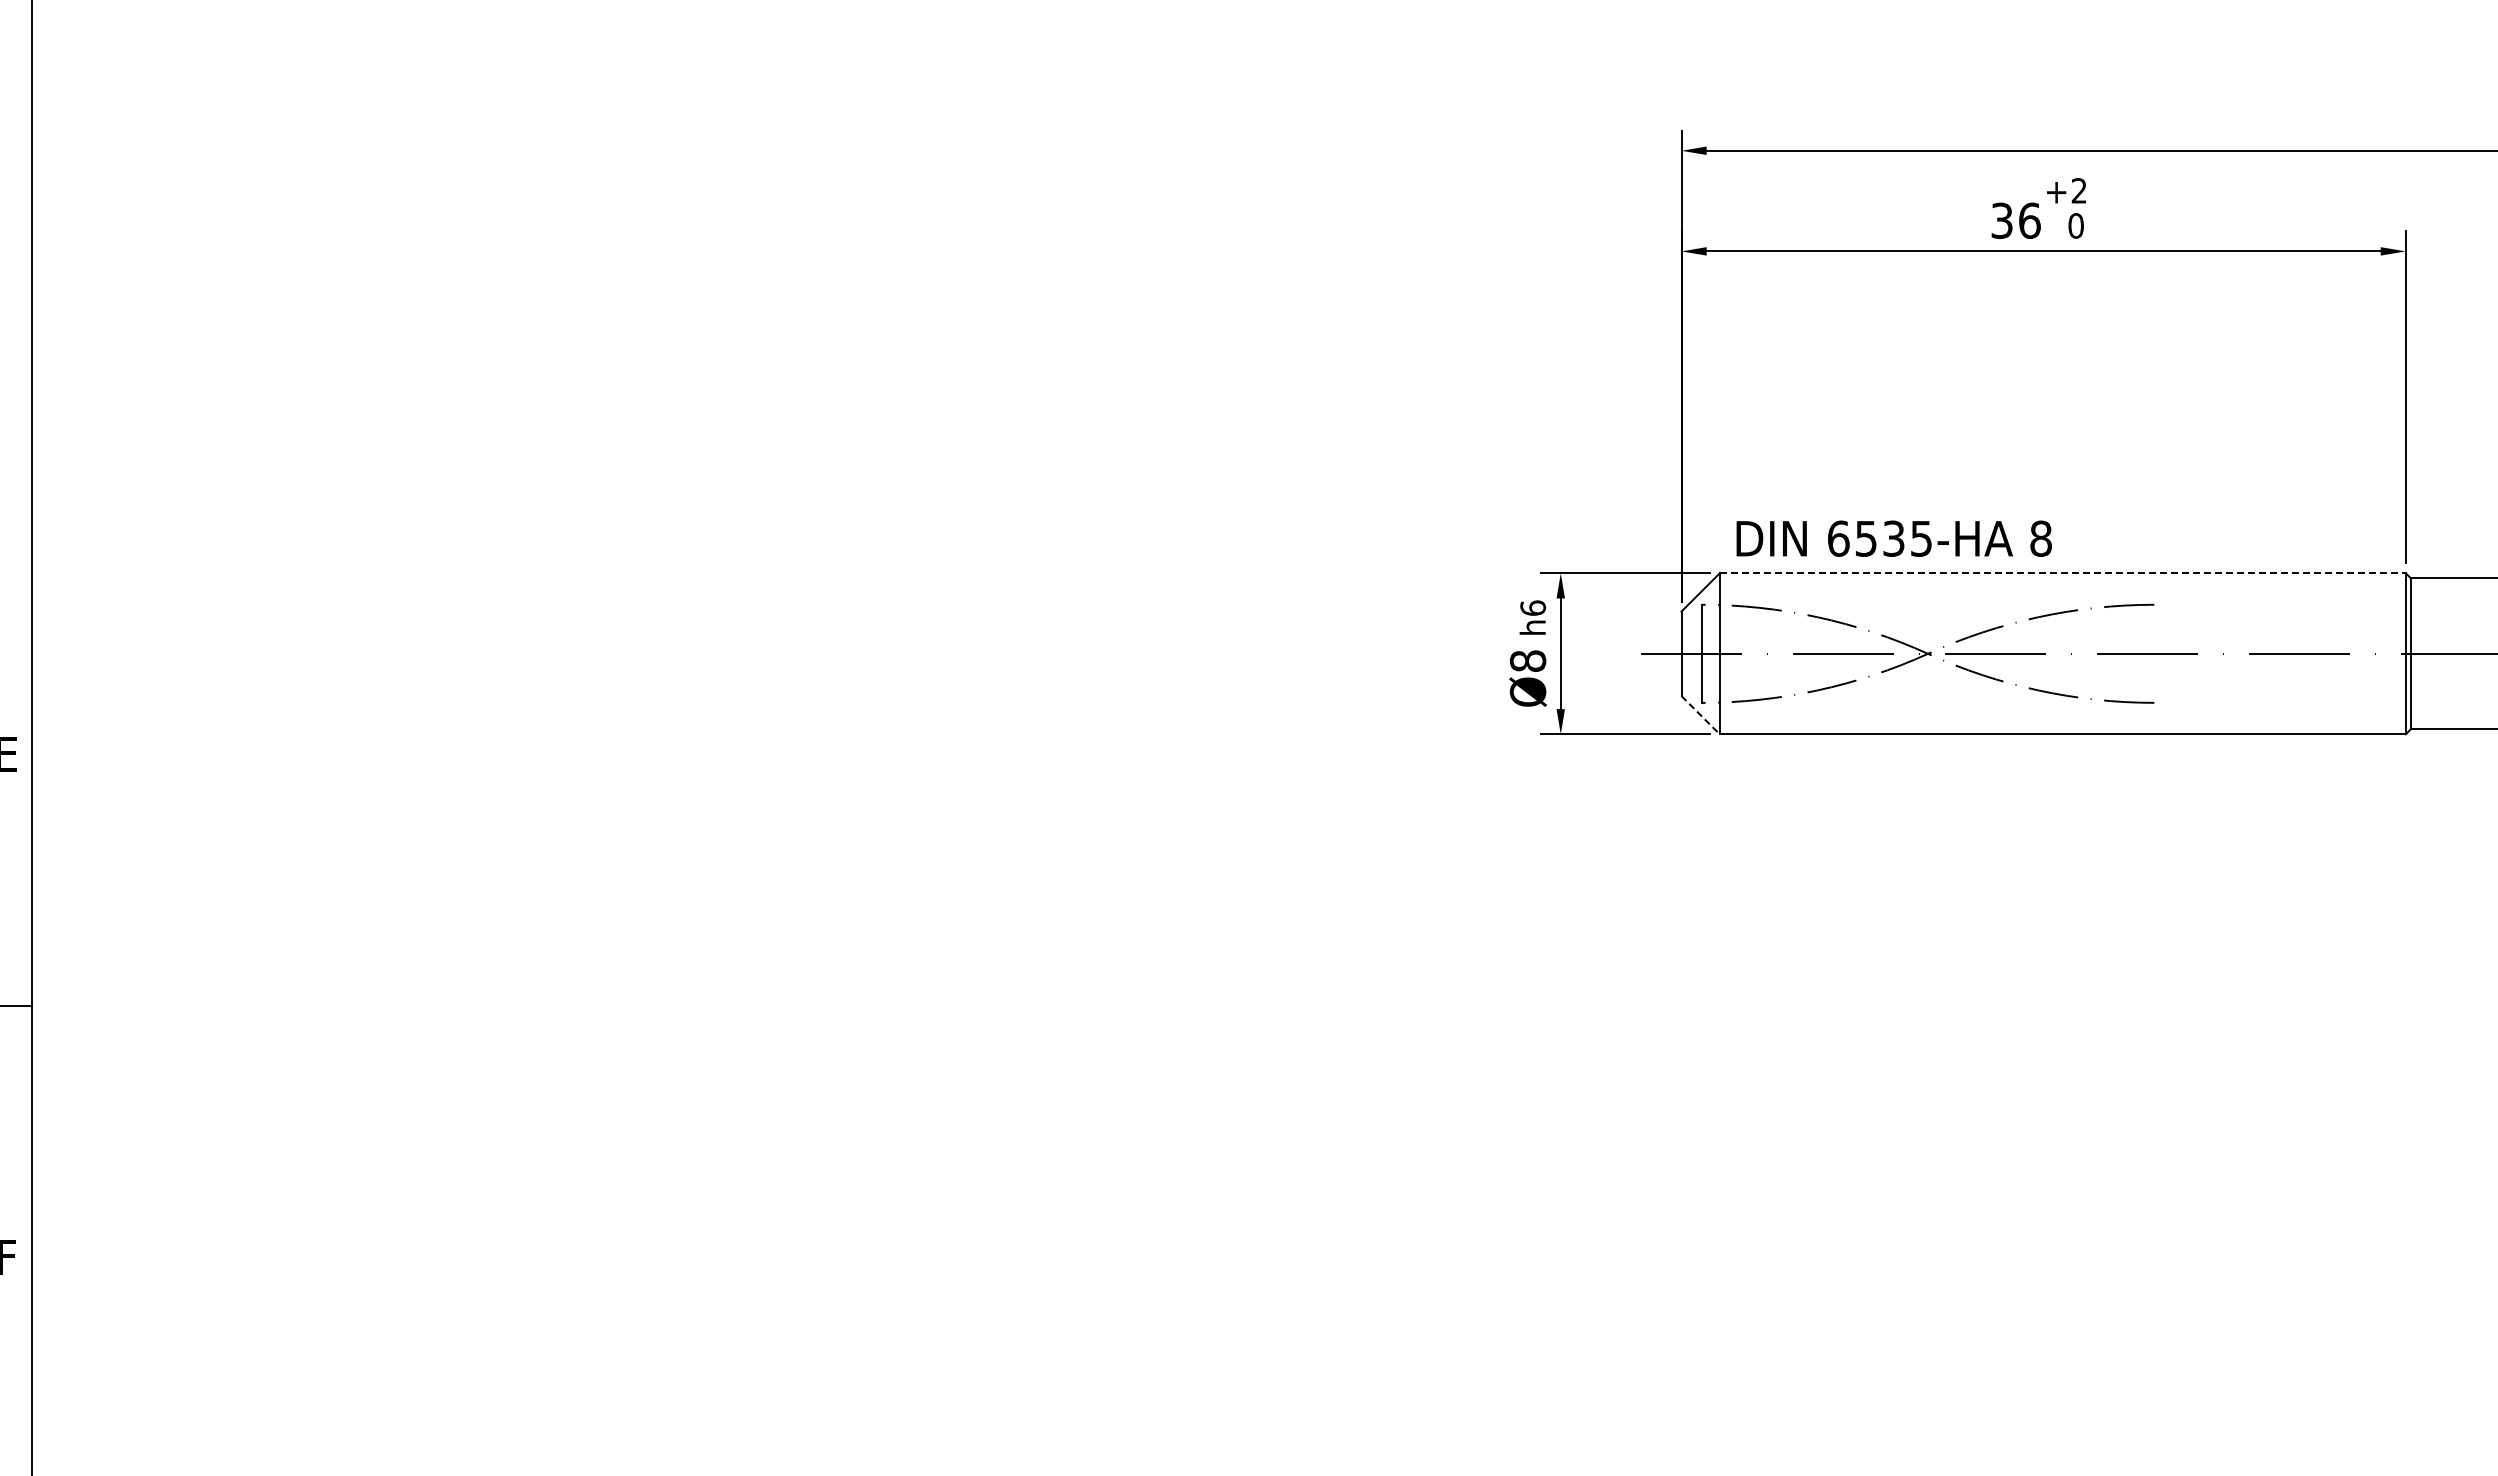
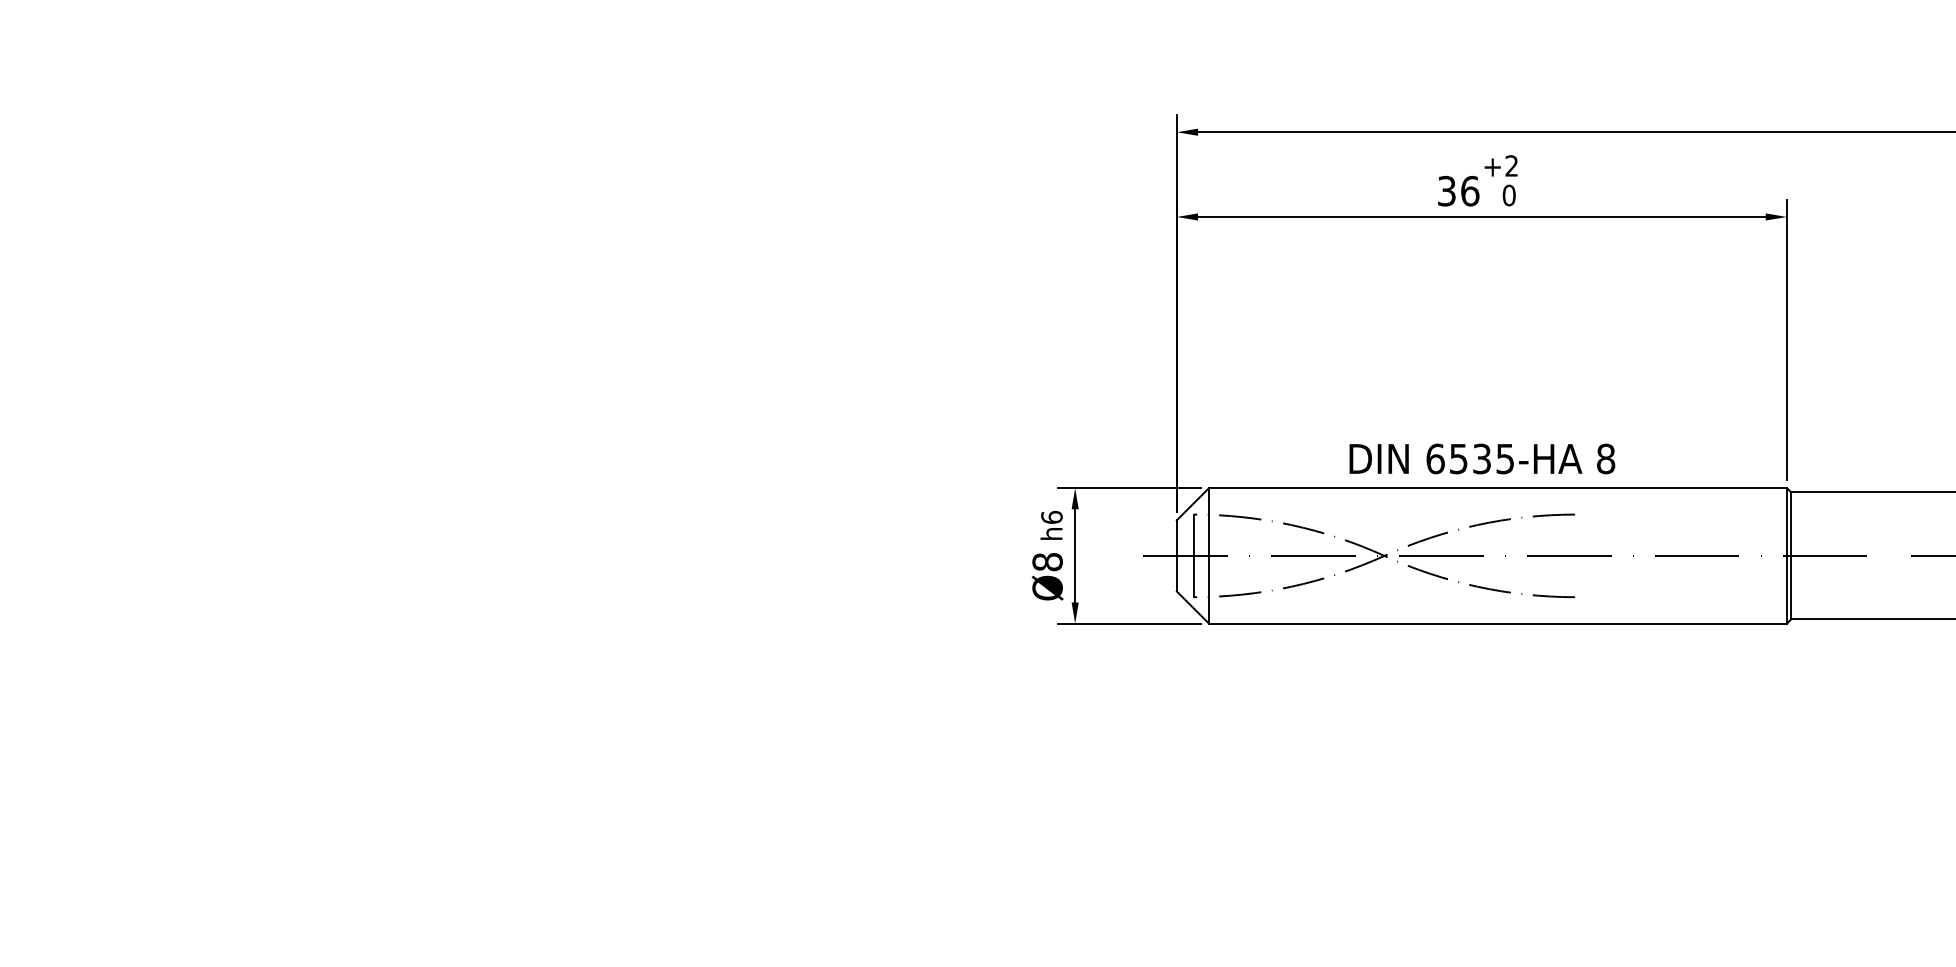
text: (1893, 538) -> (1481, 458), moved
line: (2063, 573) -> (1498, 488), dashed -> solid
line: (1700, 715) -> (1192, 607), dashed -> solid

